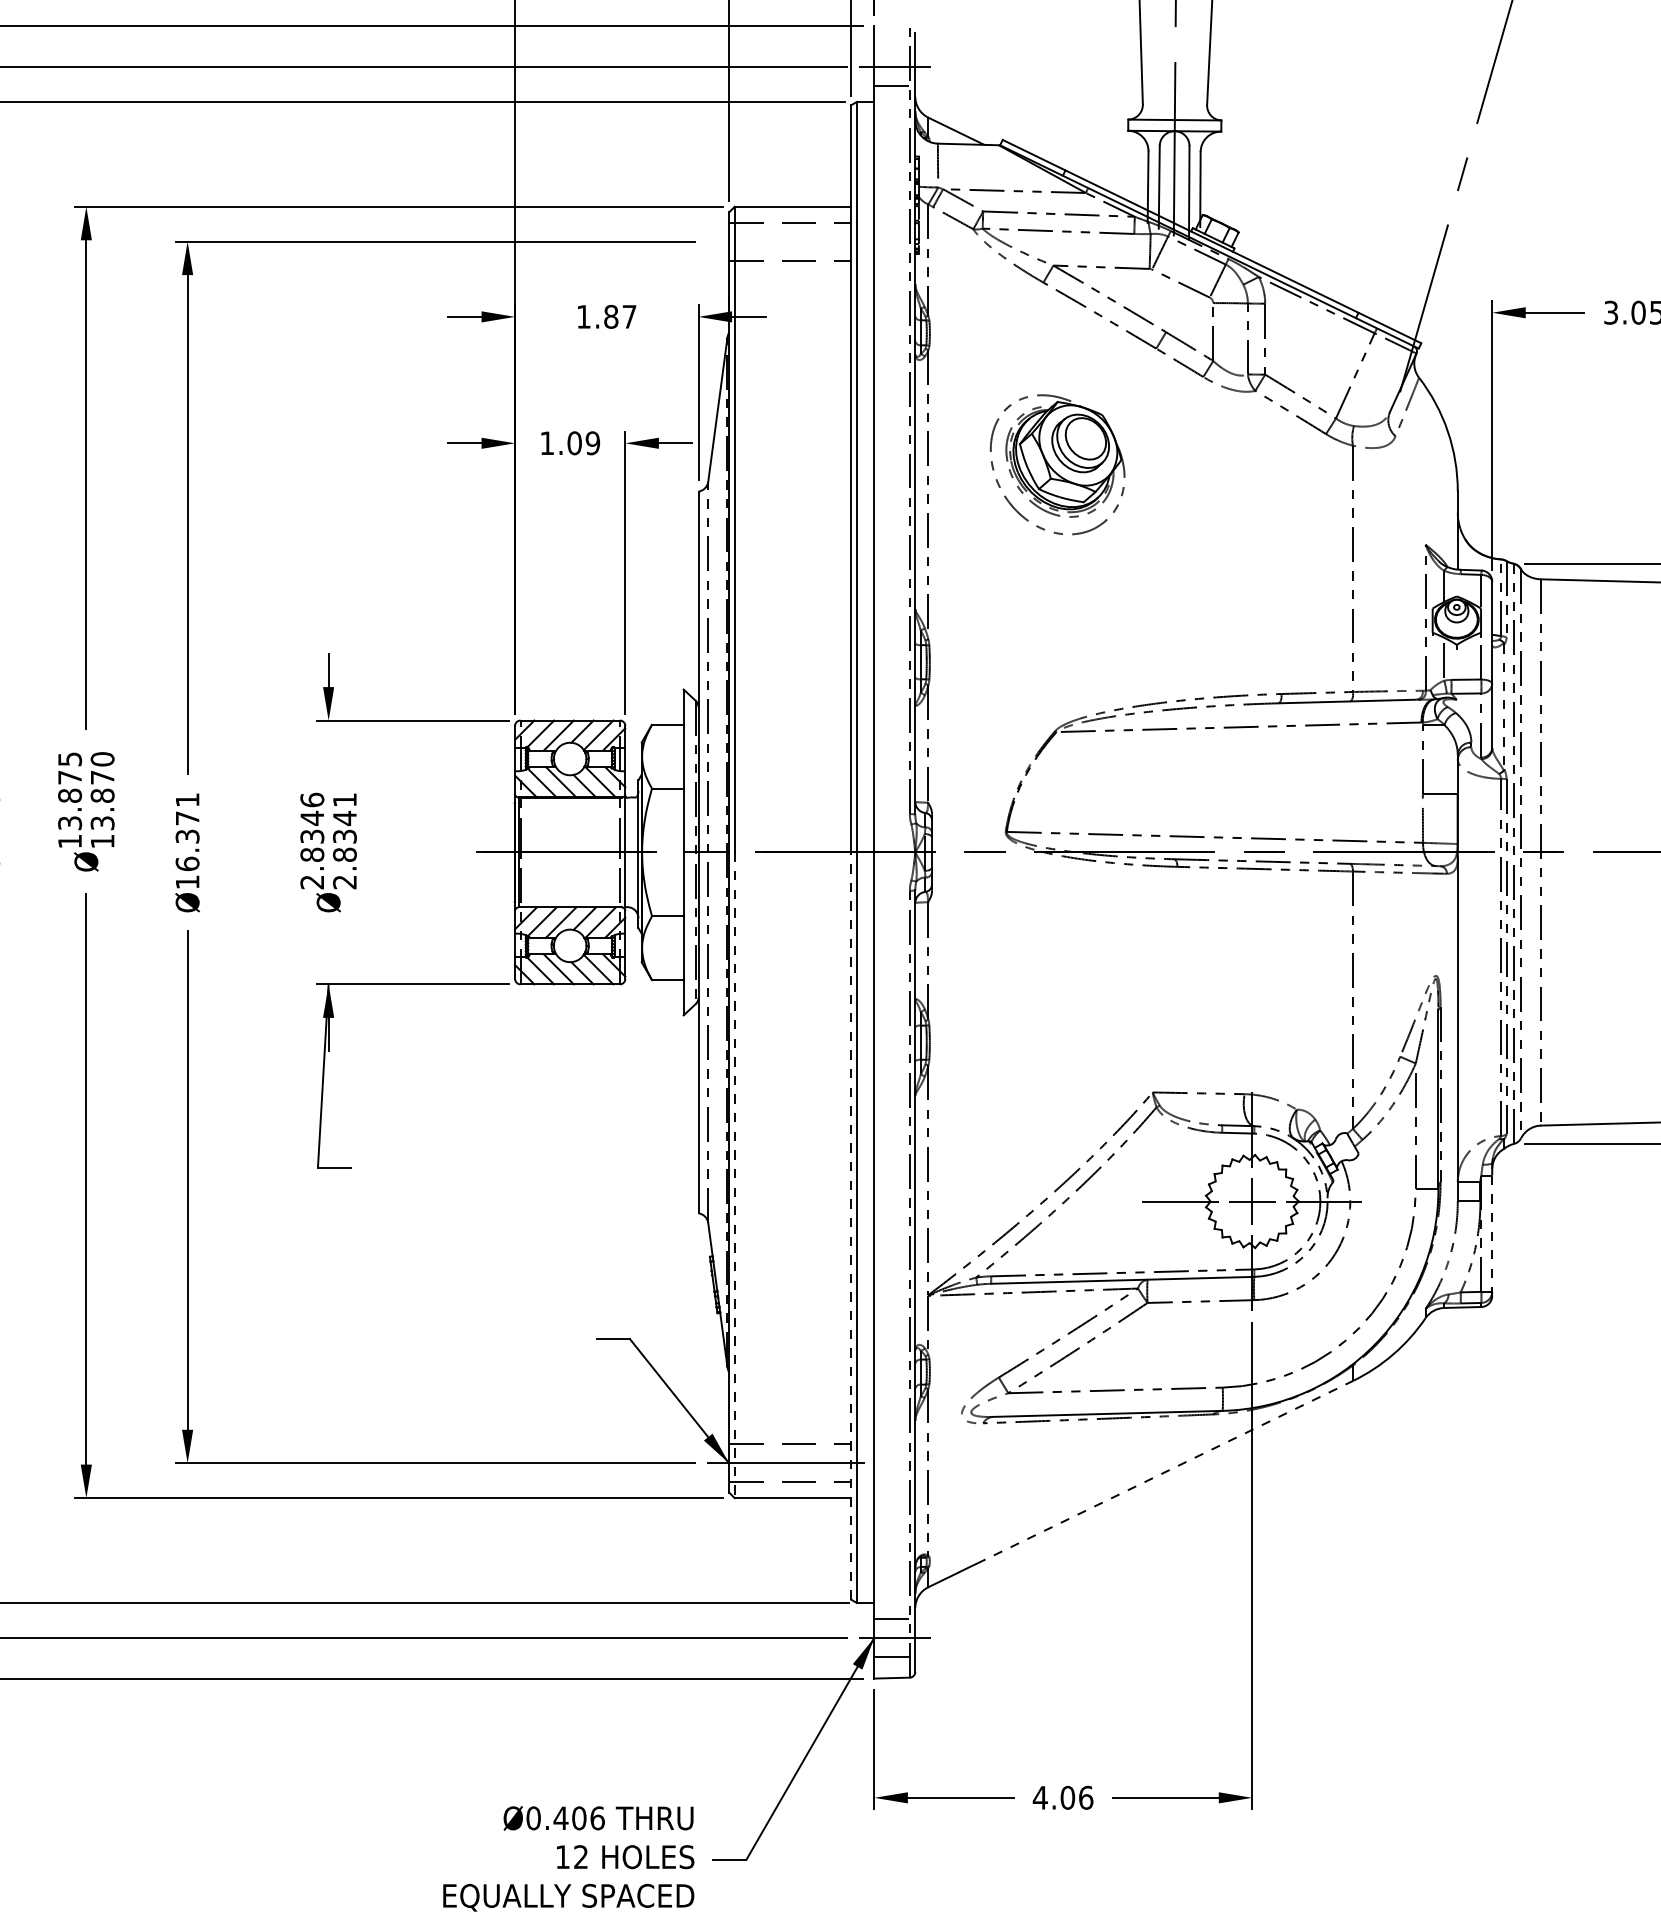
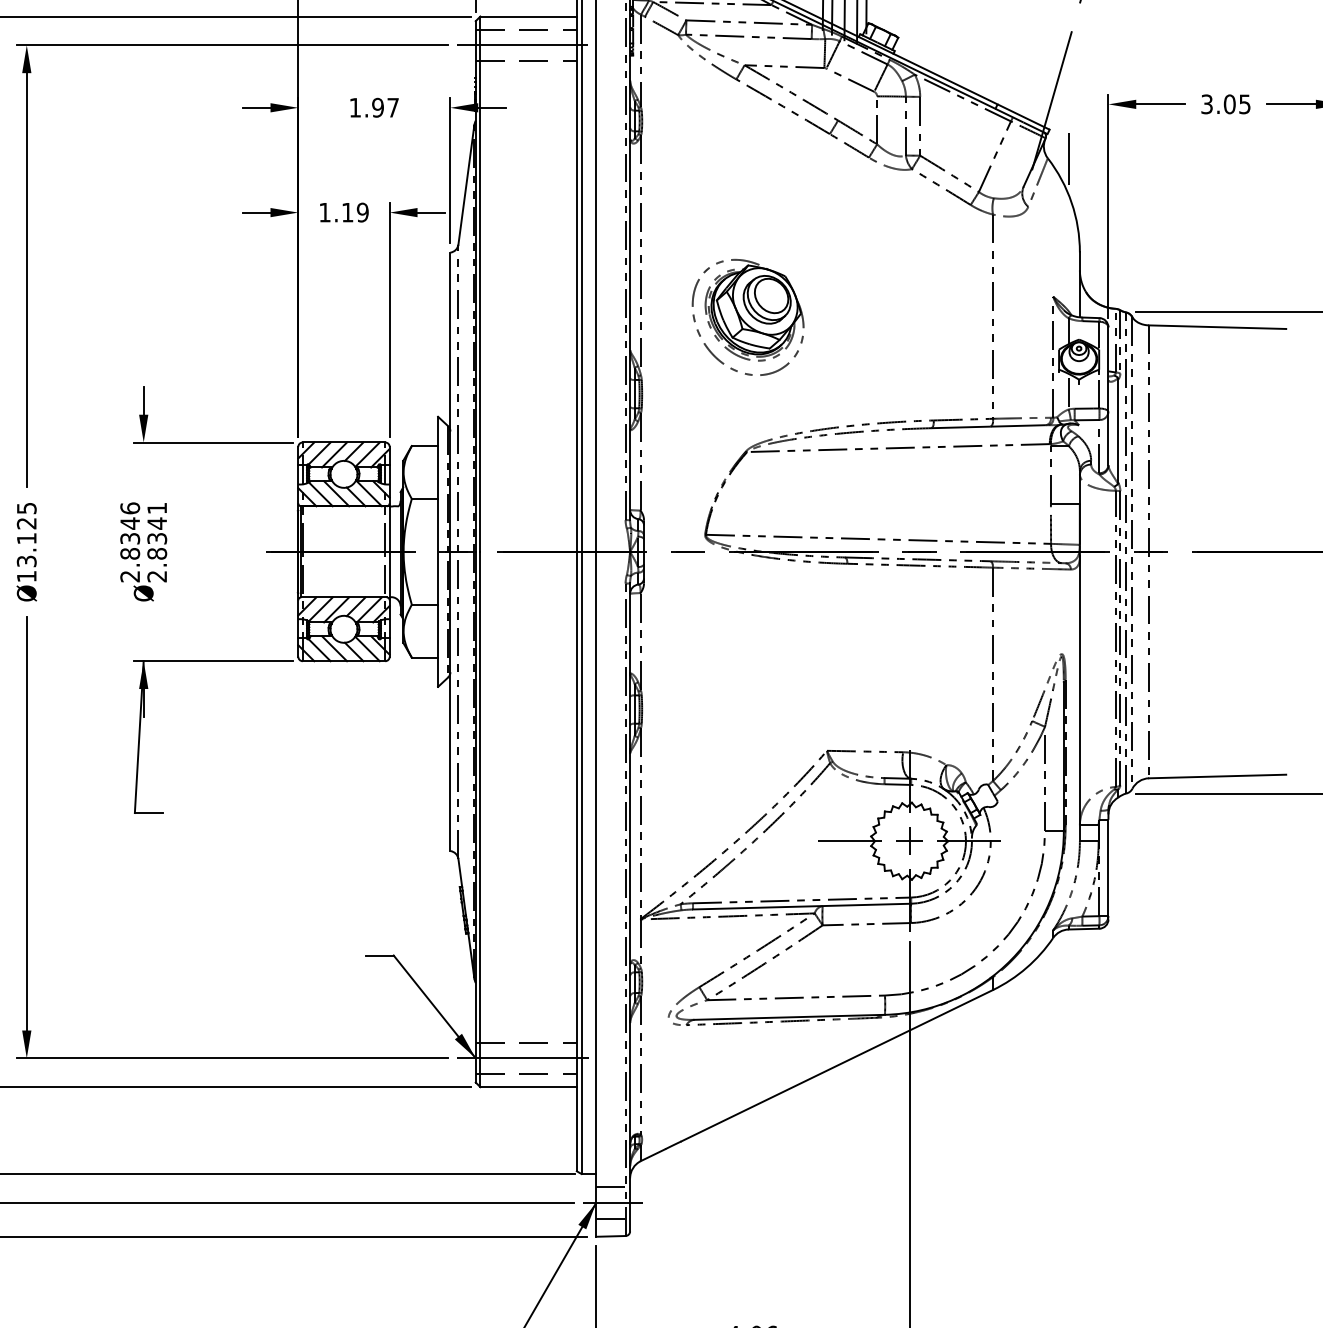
line: (785, 241) -> (522, 45), added
text: (611, 316) -> (378, 107), 1.87 -> 1.97
line: (1444, 378) -> (1068, 158), added
text: (574, 443) -> (347, 212), 1.09 -> 1.19
part: (1057, 464) -> (748, 317), moved
line: (1504, 707) -> (1118, 431), dashed -> solid
text: (187, 832) -> (26, 535), Ø16.371 -> Ø13.125
line: (734, 1175) -> (480, 819), dashed -> solid
part: (1252, 1201) -> (909, 841), size x0.71
line: (851, 1226) -> (577, 861), dashed -> solid
line: (1492, 1234) -> (1108, 868), dashed -> solid
line: (1165, 1472) -> (837, 1065), dashed -> solid

